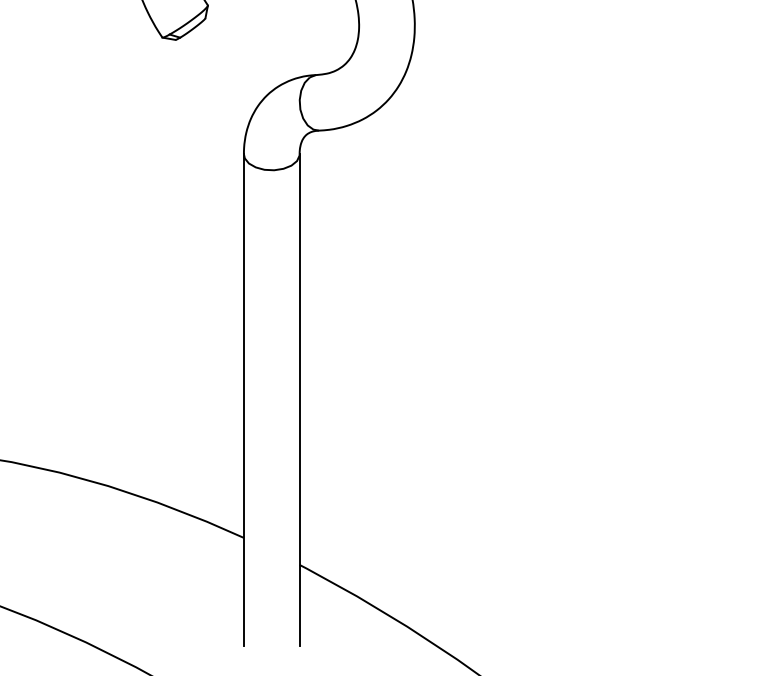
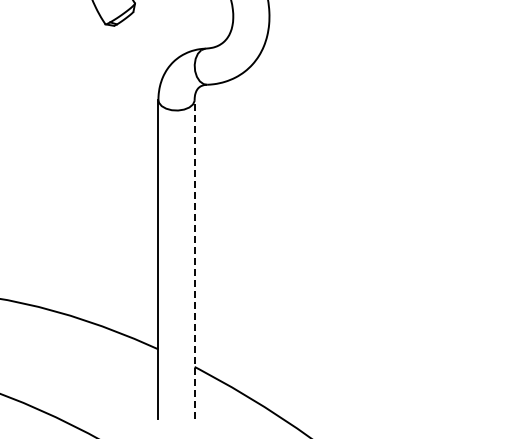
line: (299, 399) -> (194, 259), solid -> dashed

